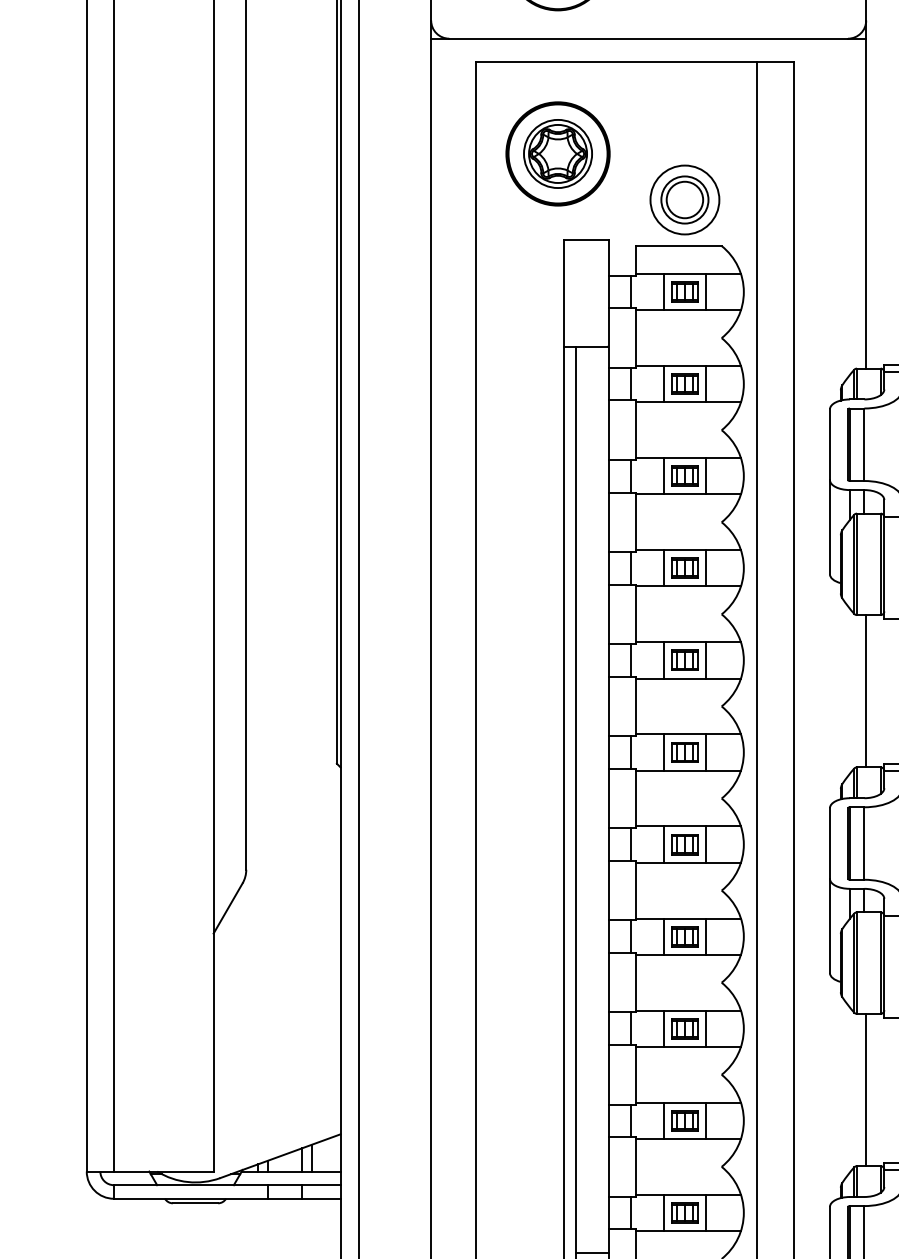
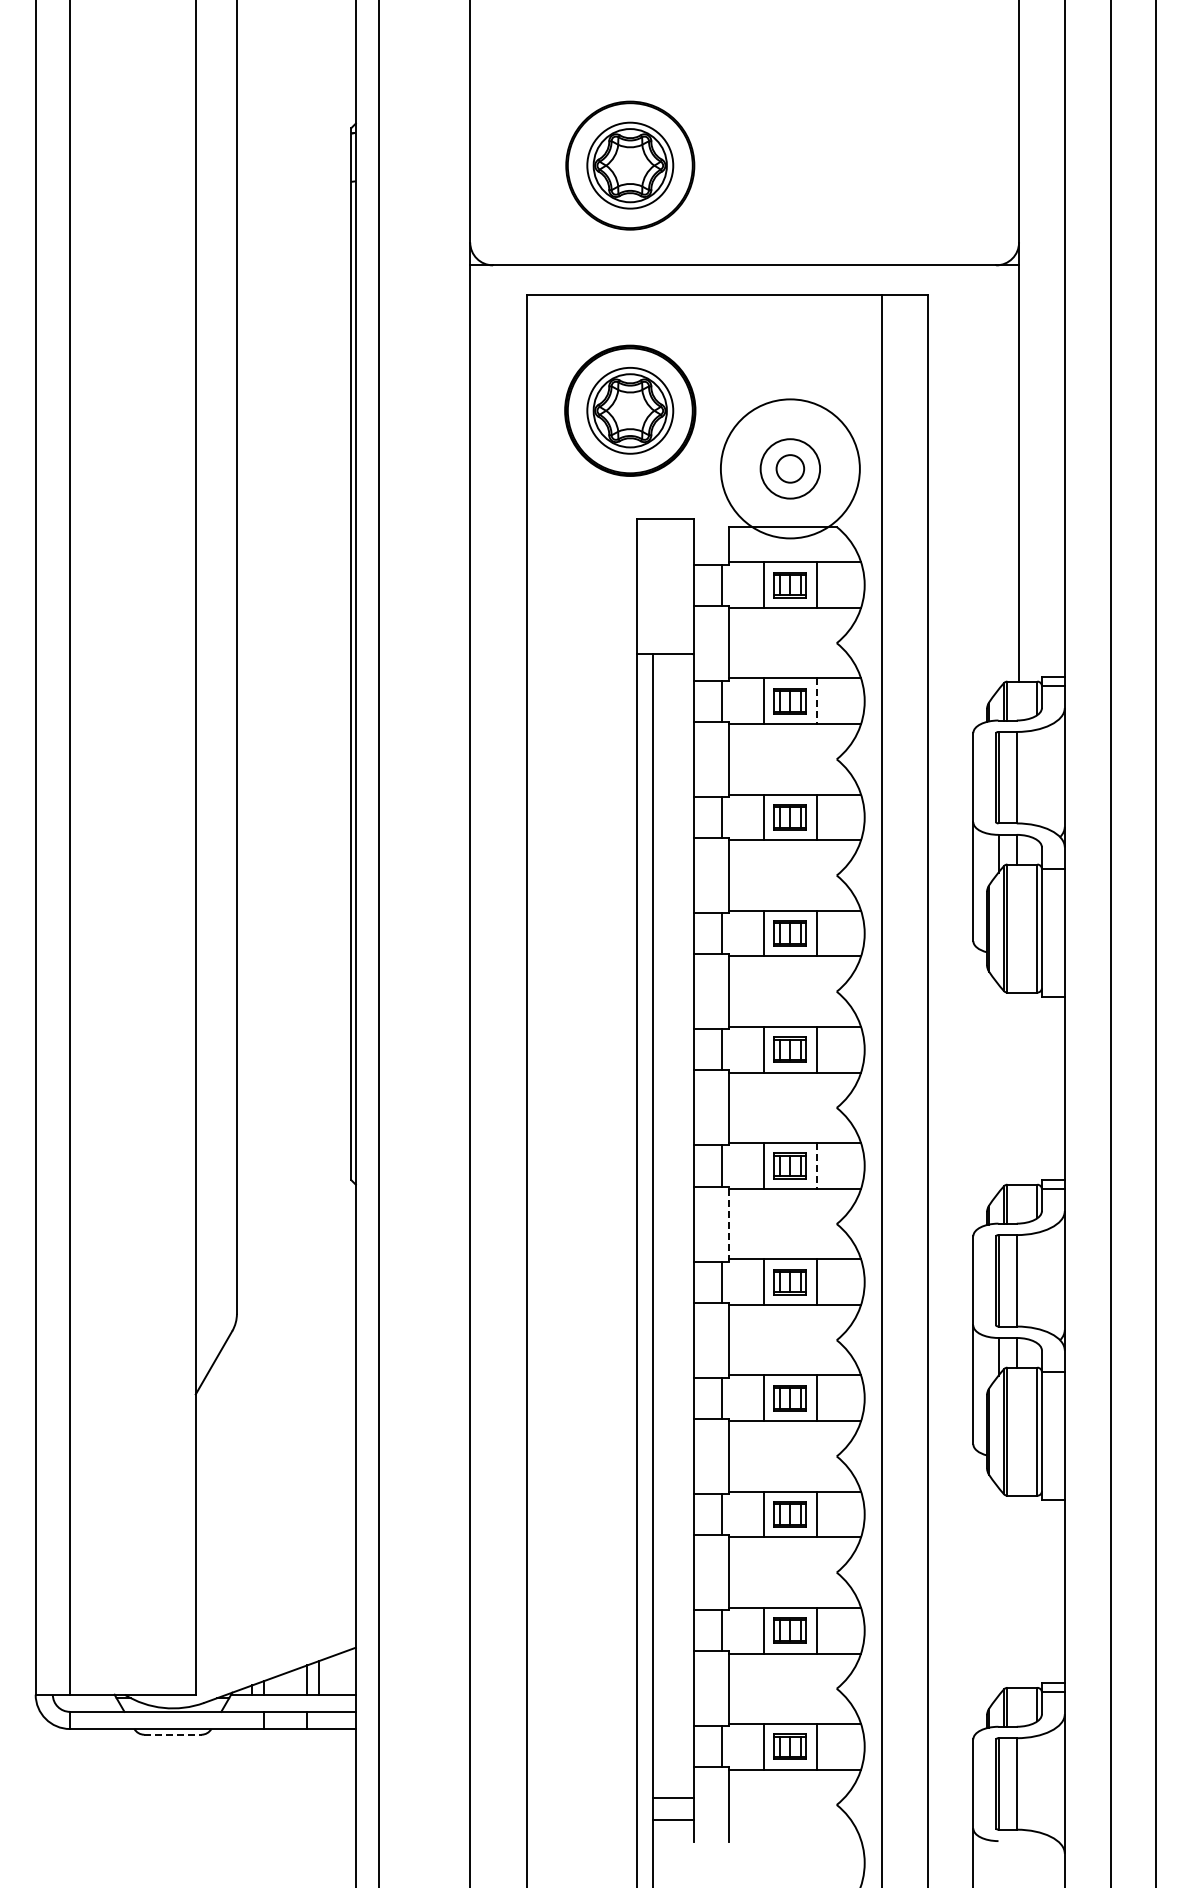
circle: (684, 199) -> (789, 468), size x1.6
circle: (685, 199) -> (790, 468), size x0.6
line: (705, 384) -> (816, 701), solid -> dashed
line: (866, 691) -> (1019, 1088), removed
line: (705, 752) -> (816, 1165), solid -> dashed
line: (635, 798) -> (728, 1224), solid -> dashed
line: (866, 1089) -> (1019, 1591), removed
line: (195, 1203) -> (172, 1734), solid -> dashed

